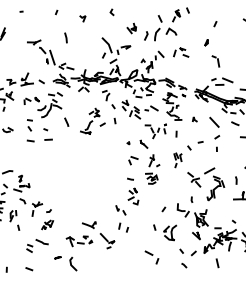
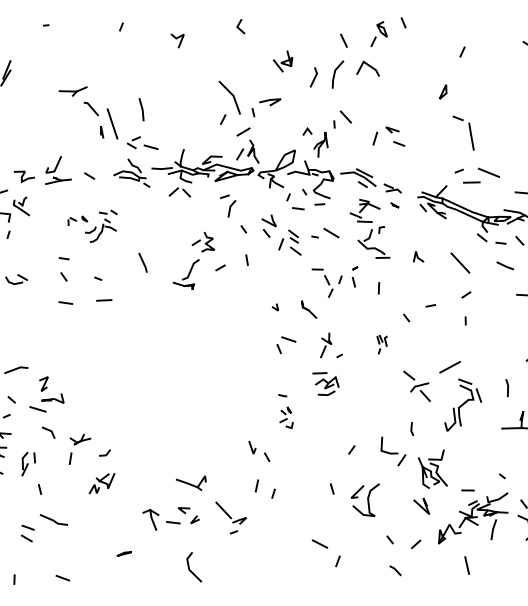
line: (65, 37) -> (140, 108), moved
part: (181, 52) -> (389, 136), moved
part: (215, 61) -> (462, 132), size x1.4
part: (42, 105) -> (91, 226), size x0.6
part: (177, 160) -> (381, 344), size x0.6
part: (133, 191) -> (286, 411), size x0.6
part: (37, 245) -> (43, 527), moved
line: (71, 263) -> (189, 566), moved

